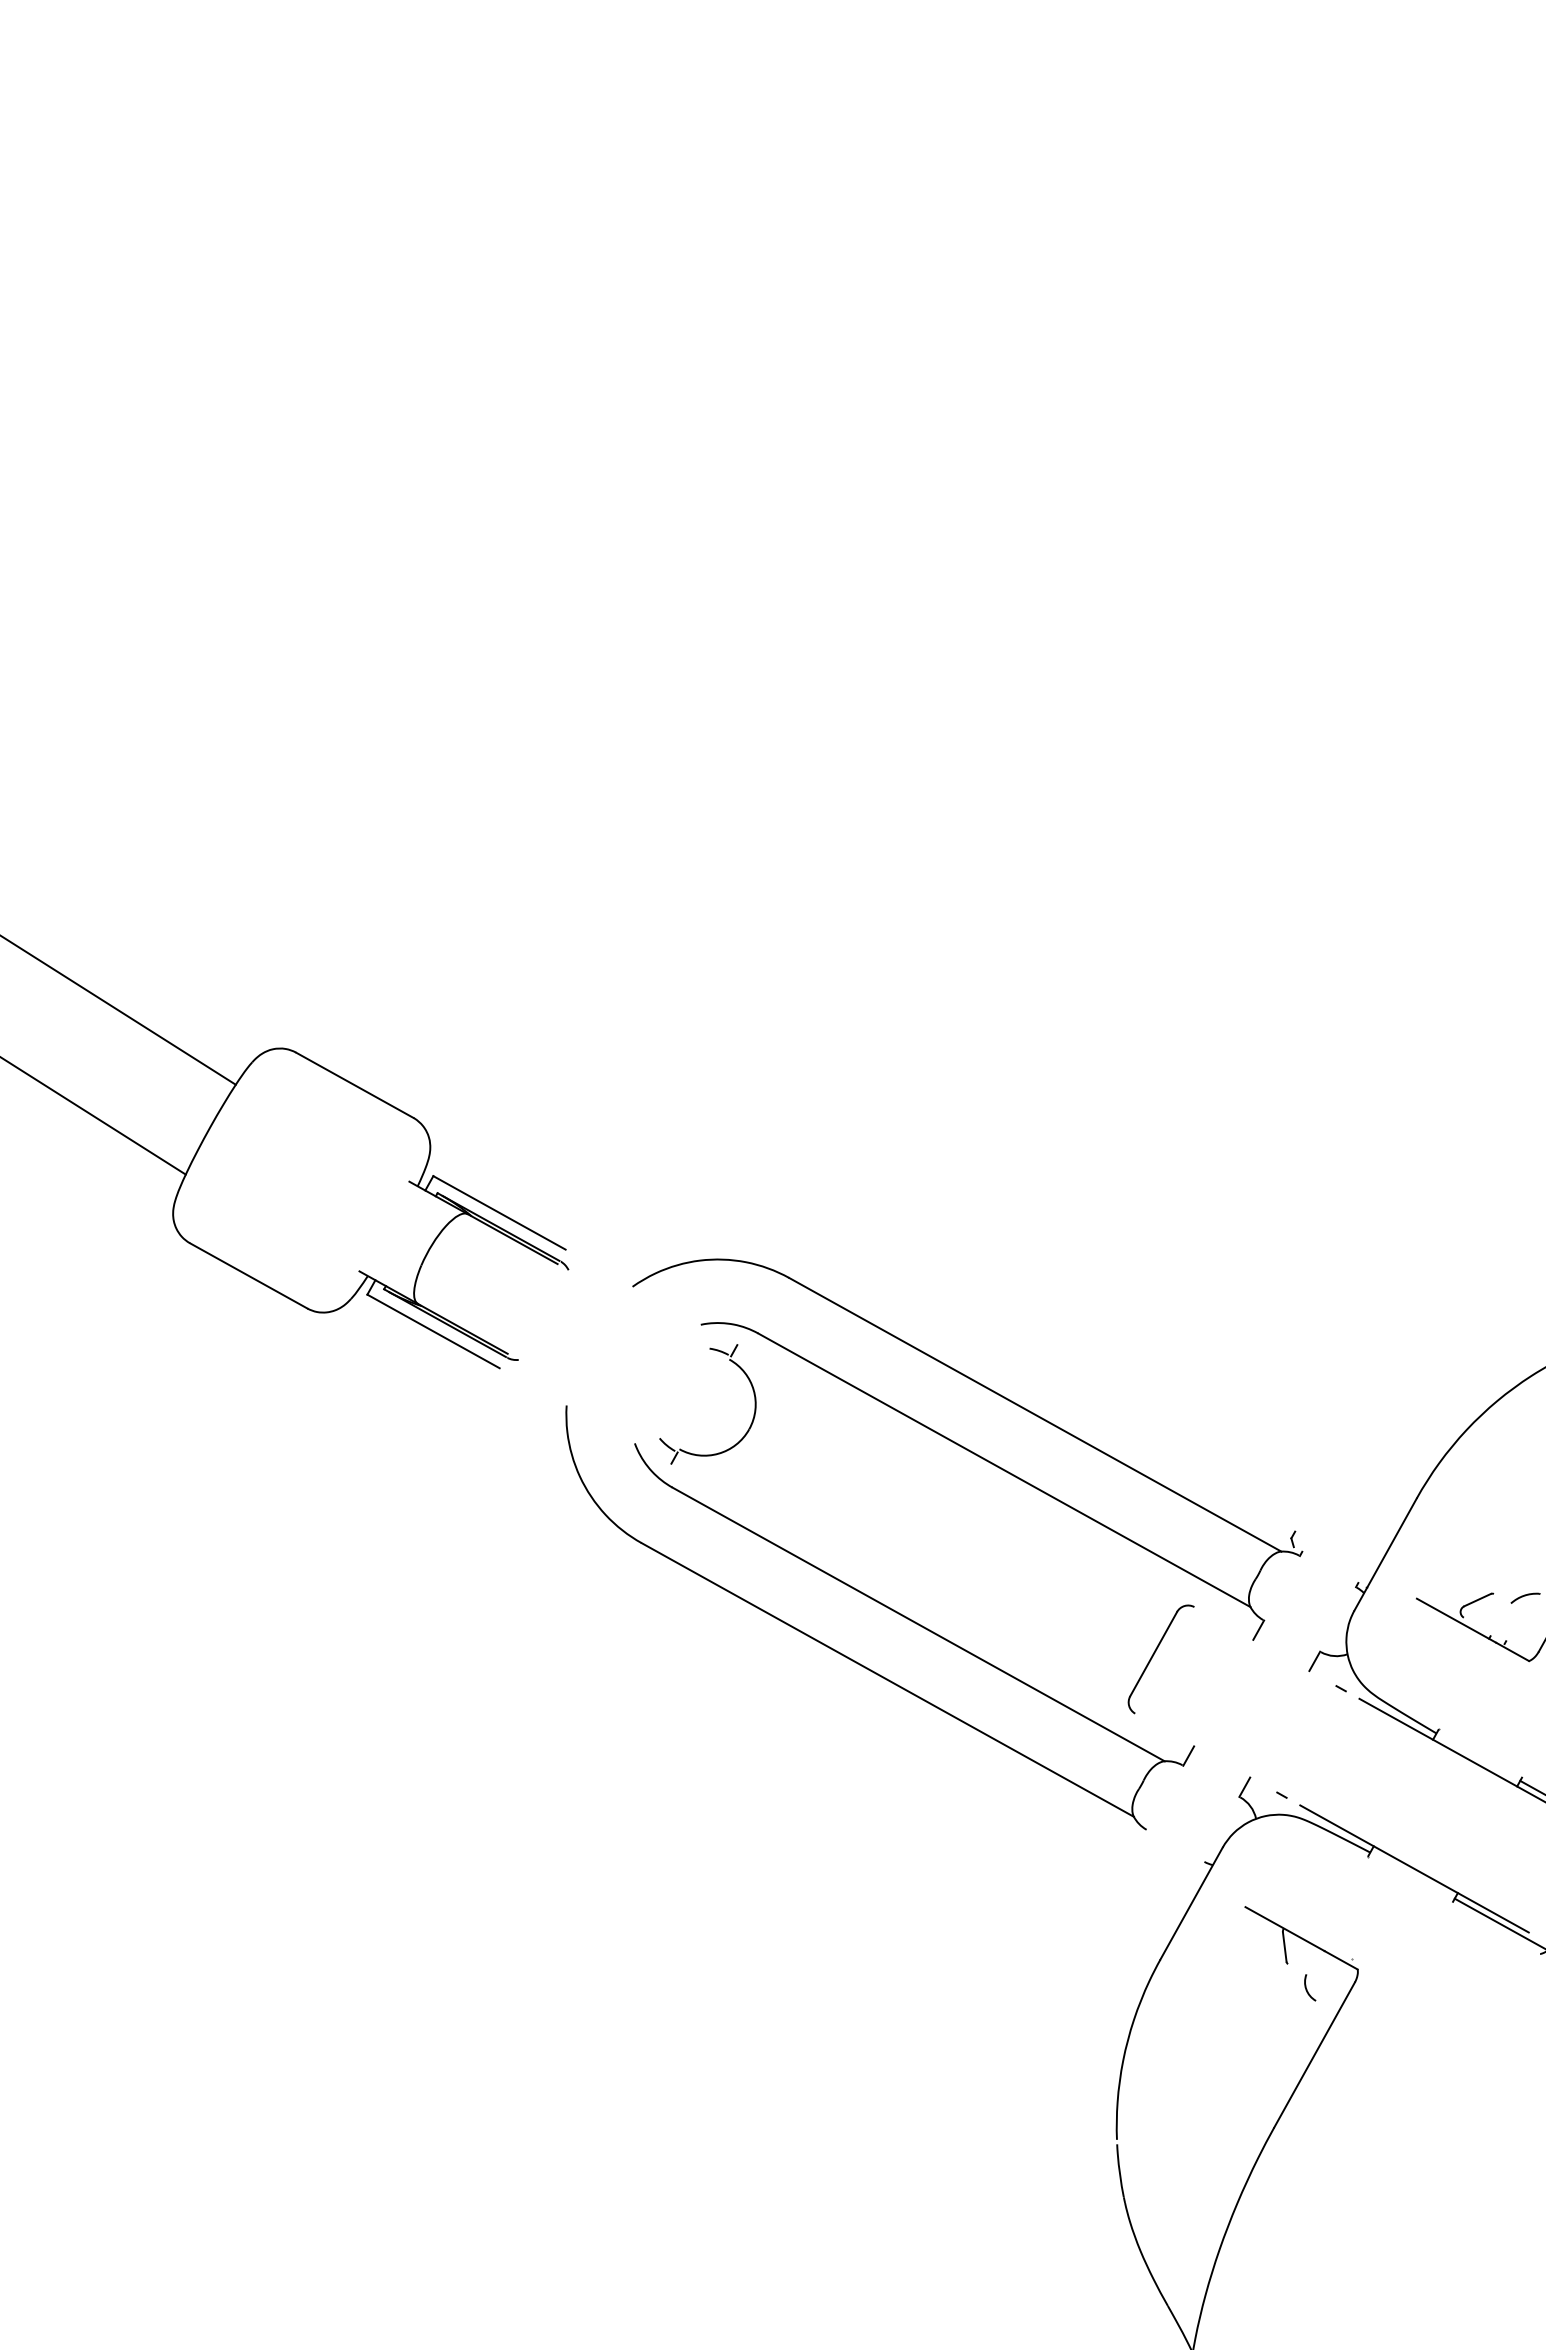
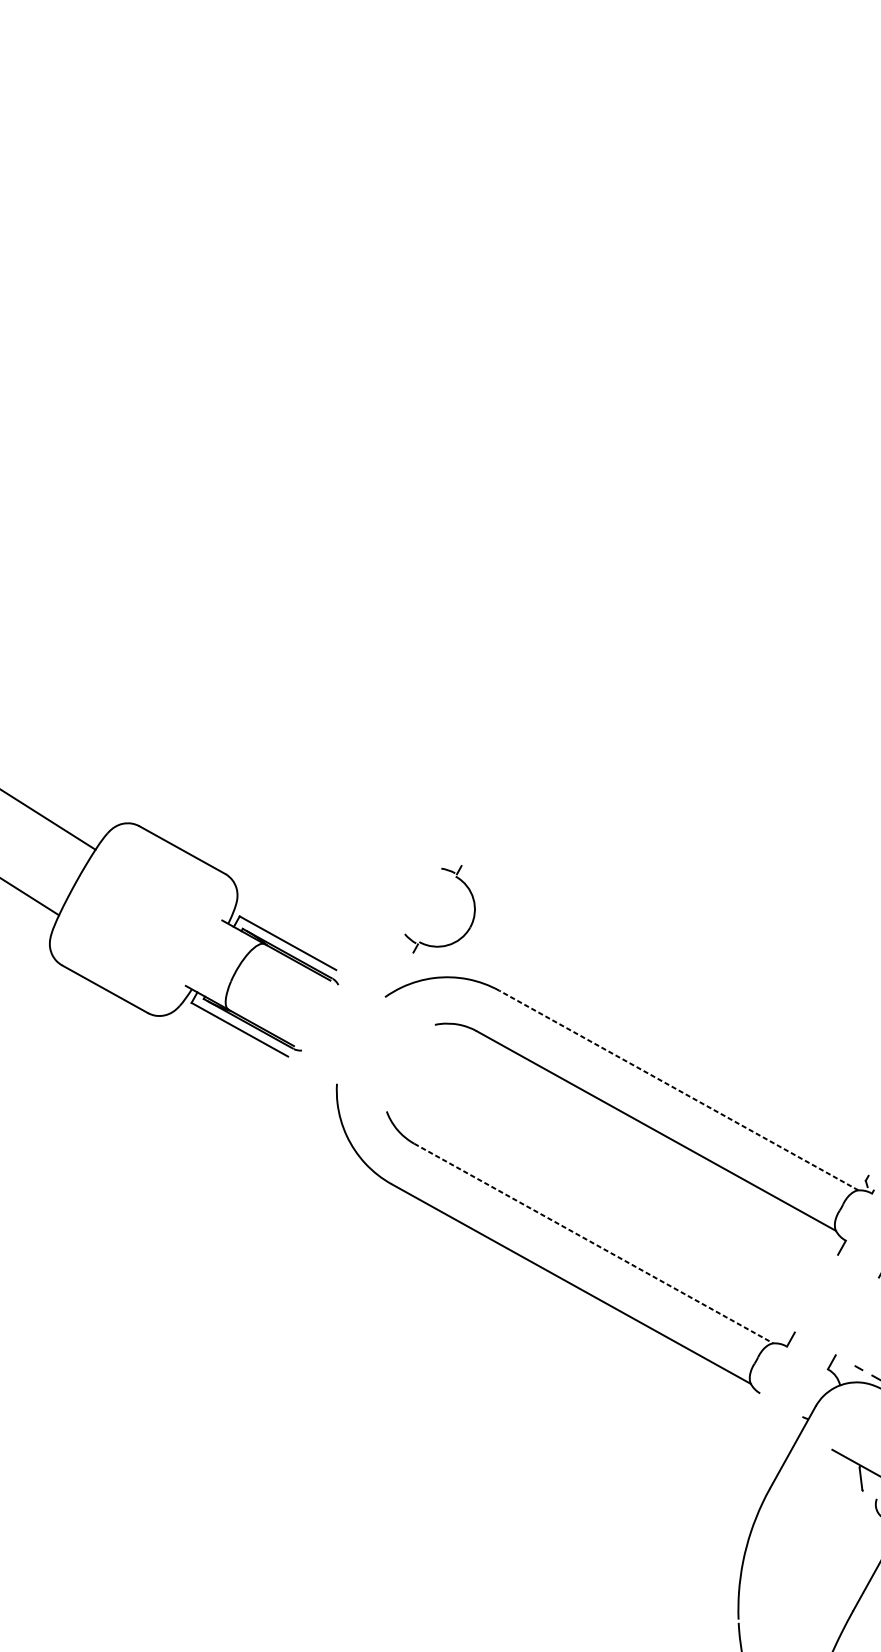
part: (754, 1404) -> (474, 909), moved
line: (1035, 1414) -> (679, 1090), solid -> dashed
line: (918, 1624) -> (593, 1243), solid -> dashed
part: (1153, 1656) -> (765, 1266), removed

